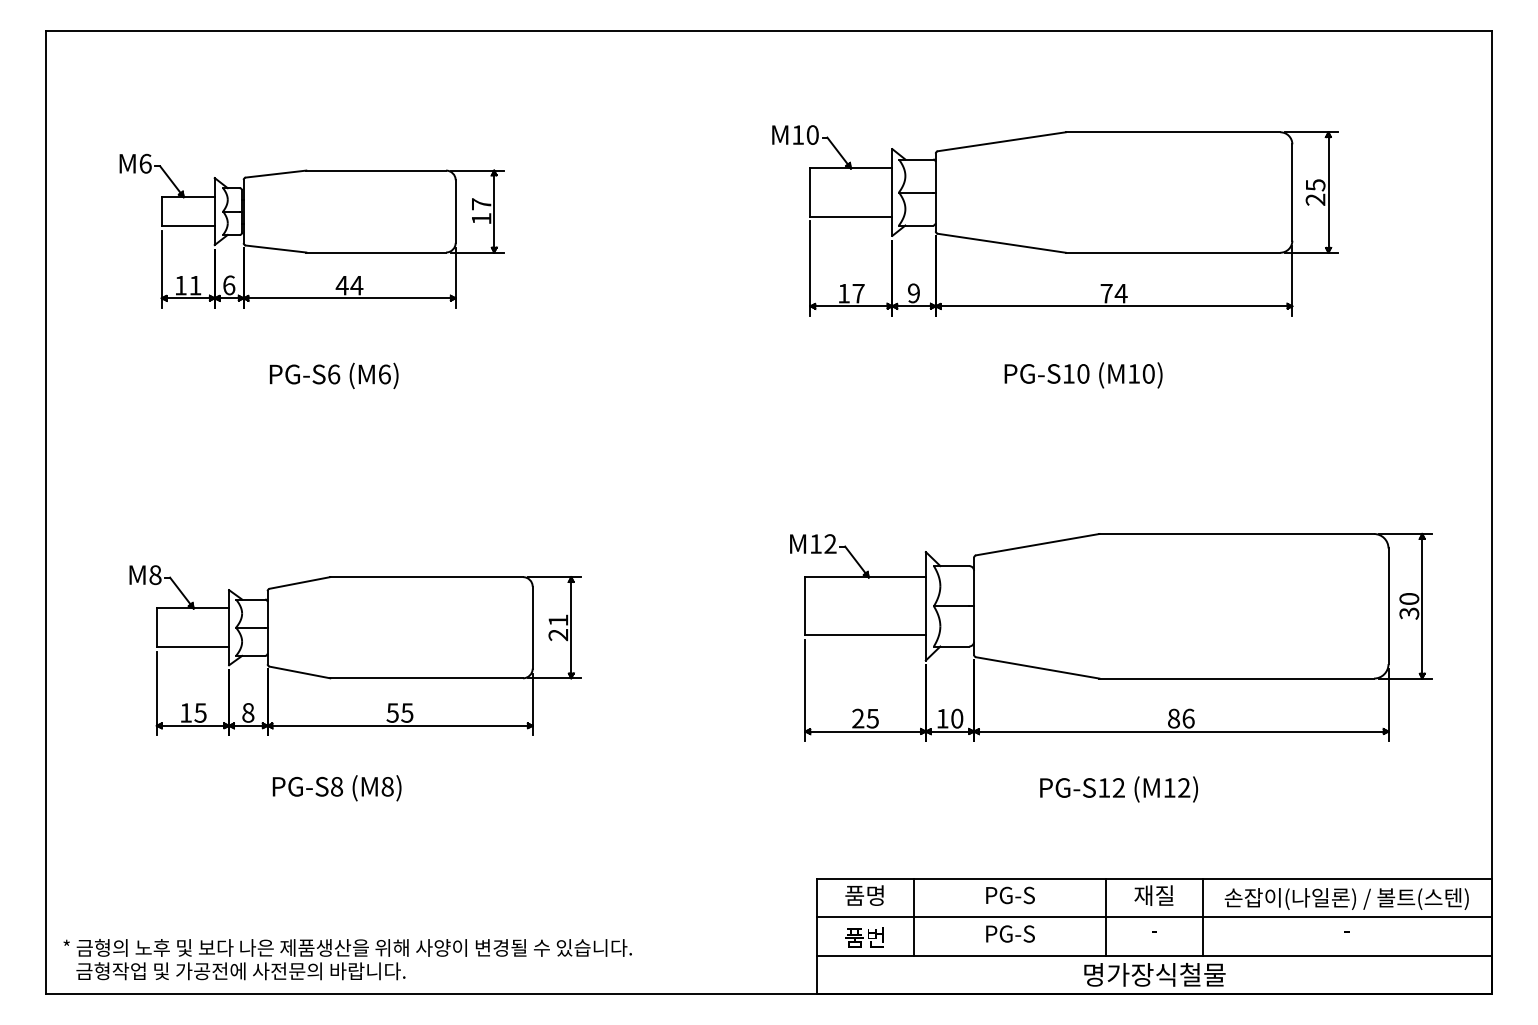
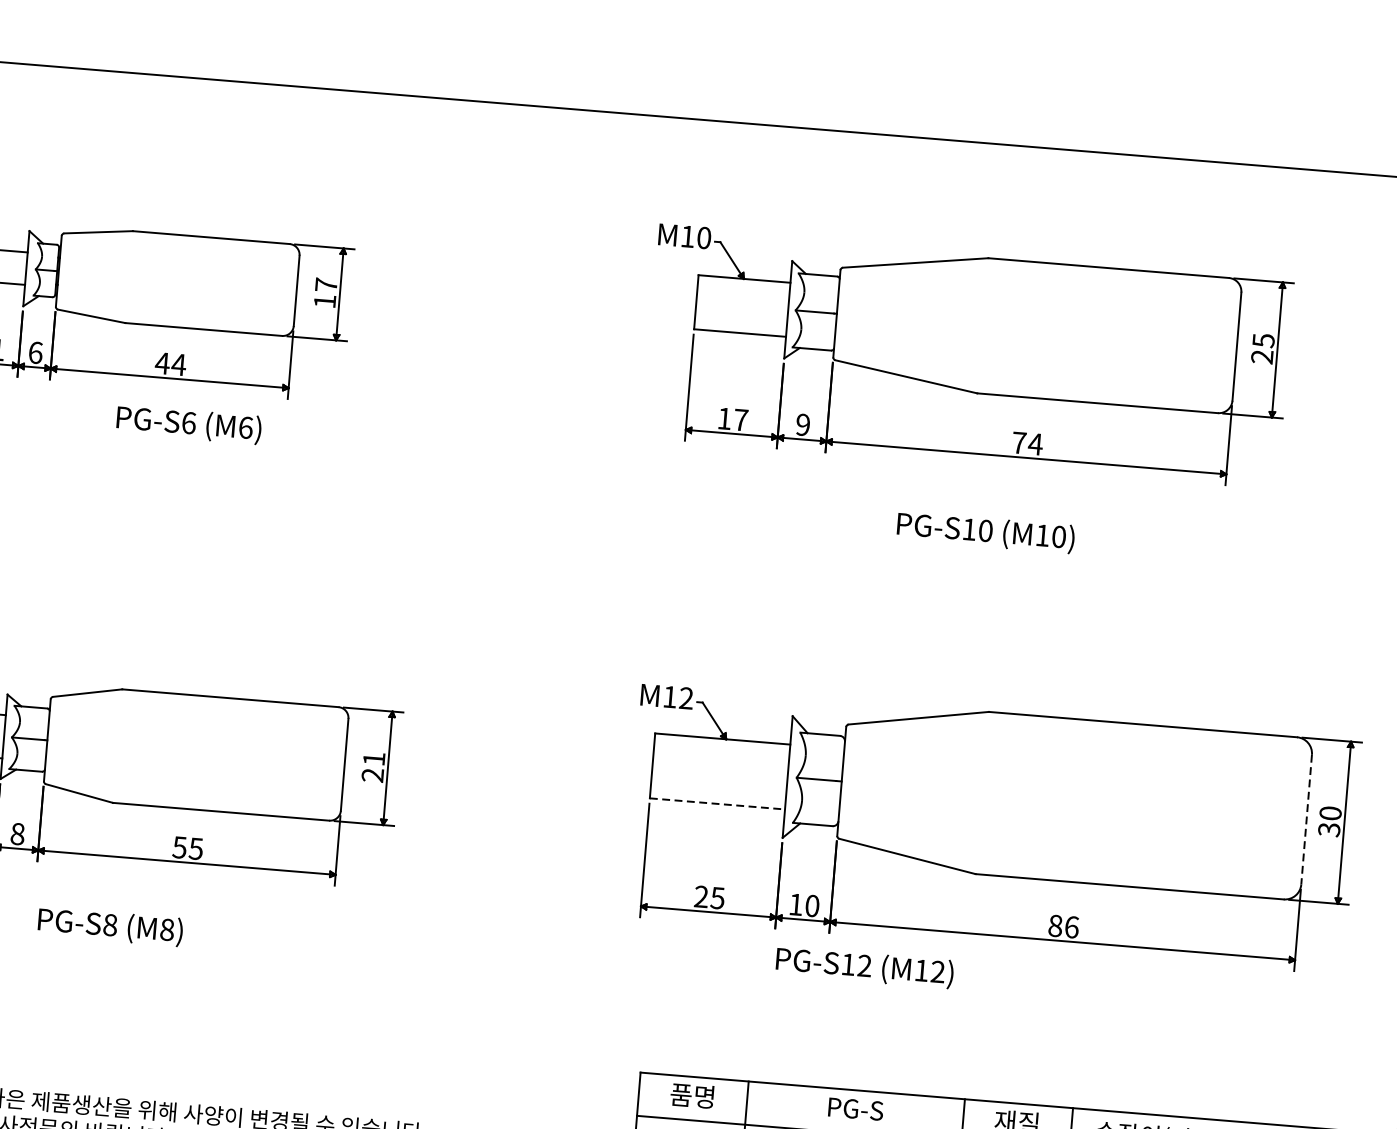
text: (334, 375) -> (189, 424), moved
line: (1388, 606) -> (1306, 819), solid -> dashed
line: (866, 635) -> (718, 804), solid -> dashed
text: (1118, 789) -> (864, 967), moved

